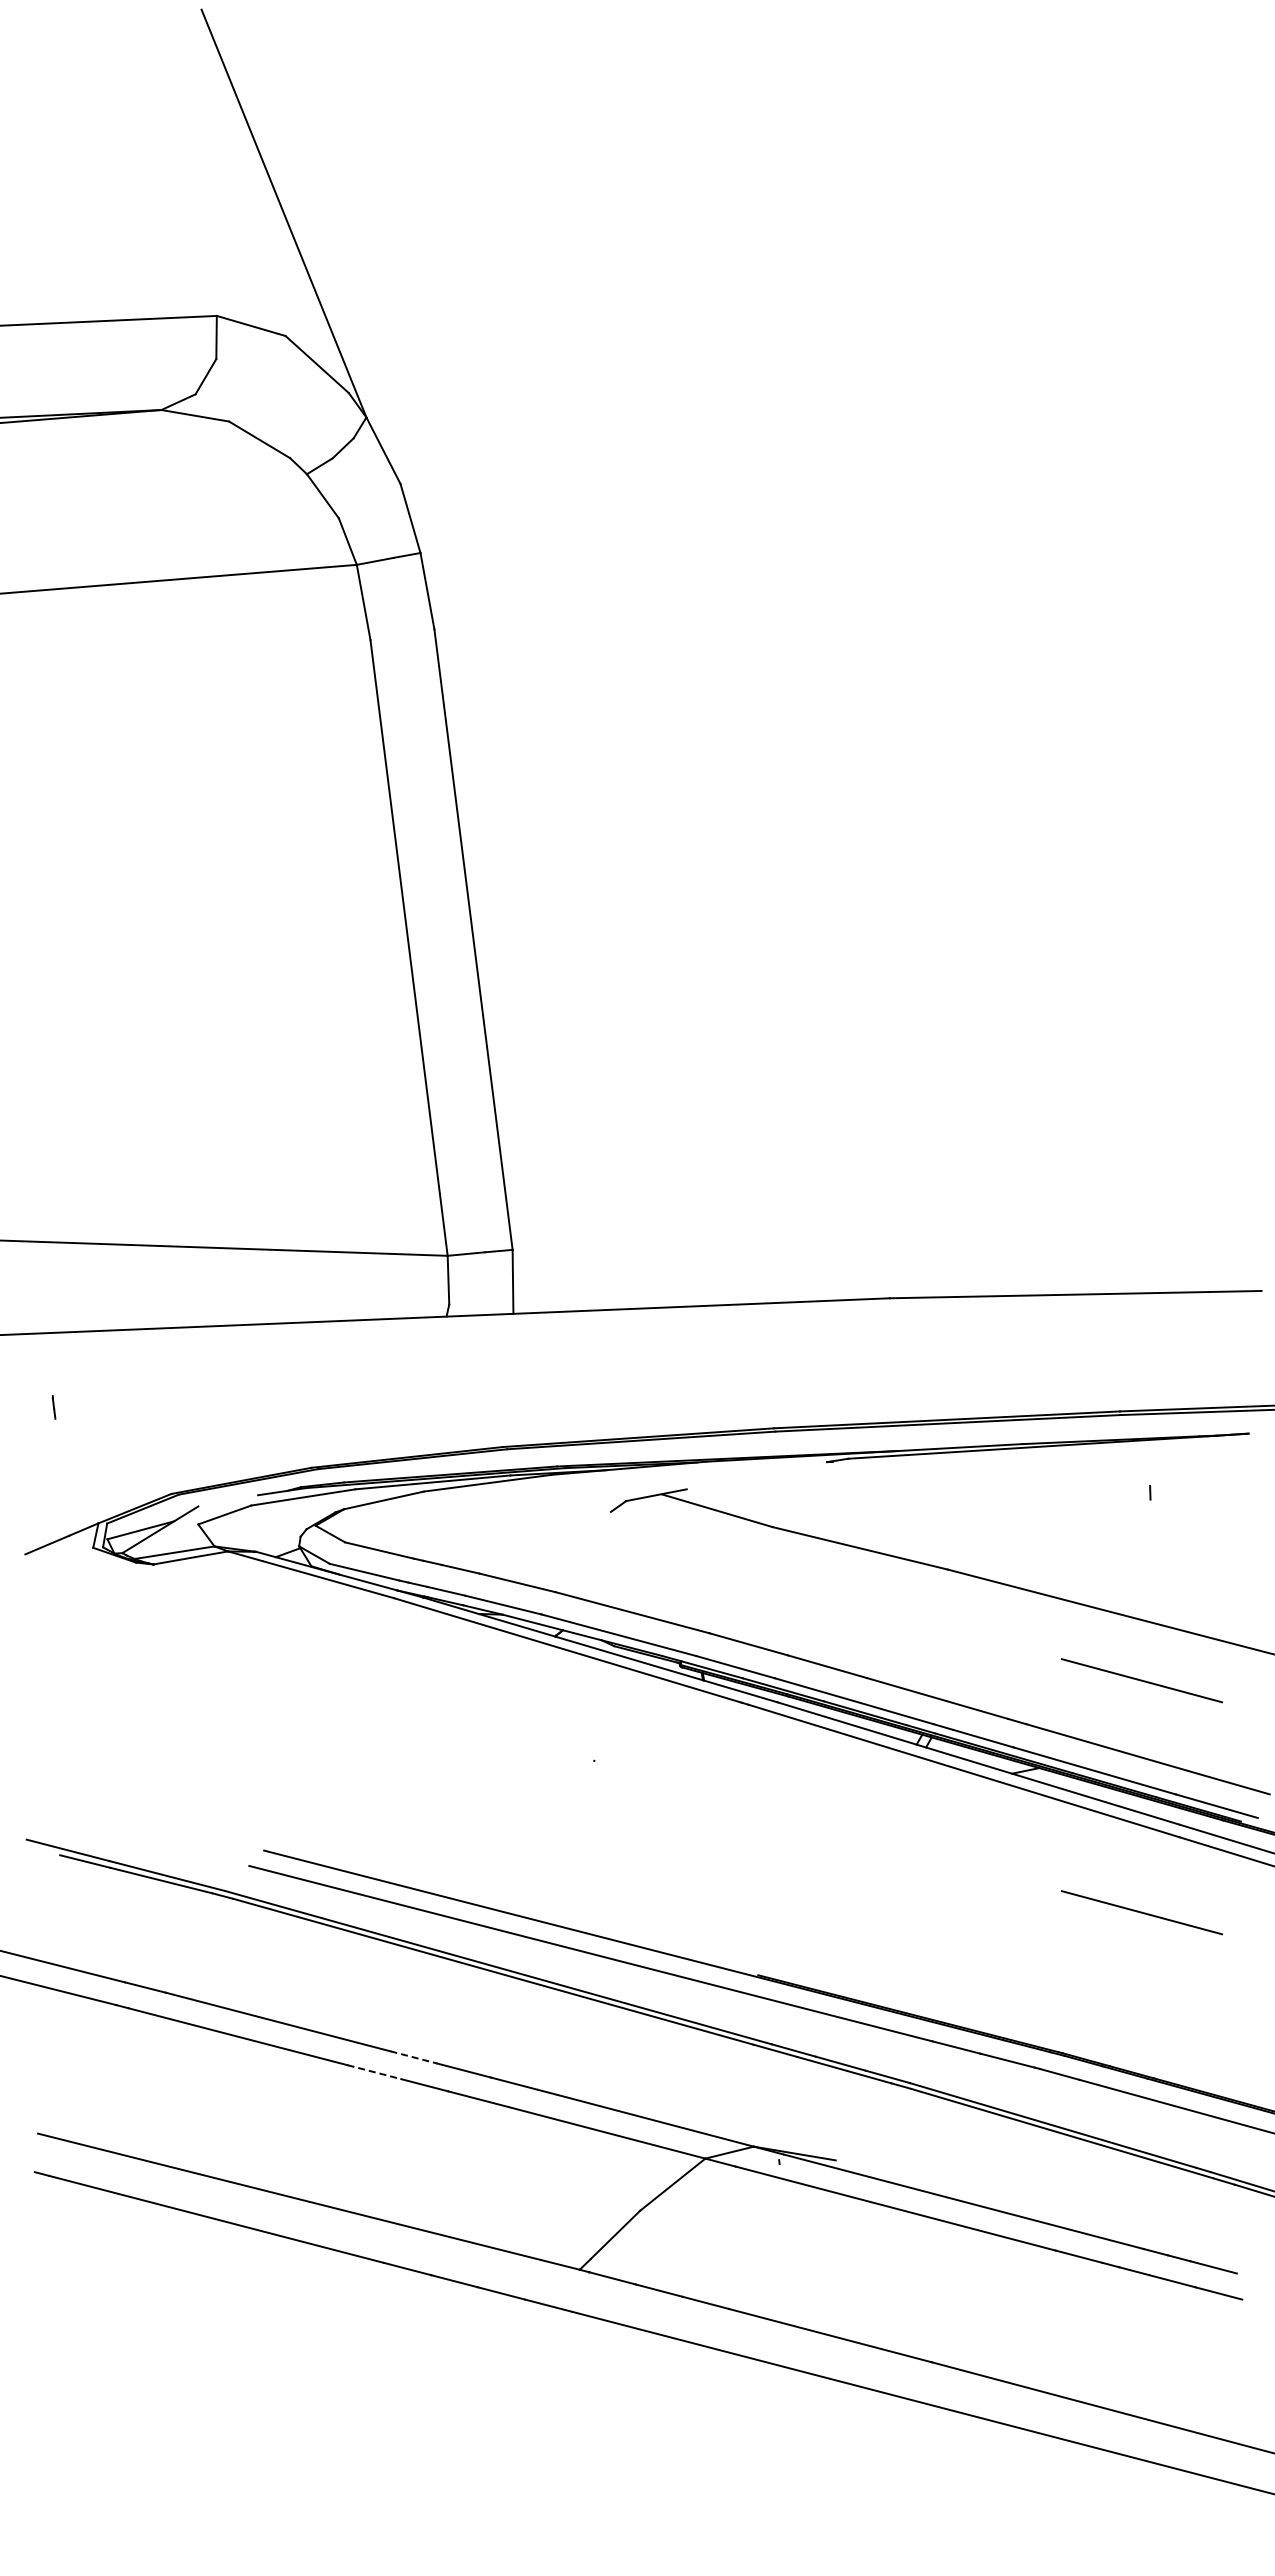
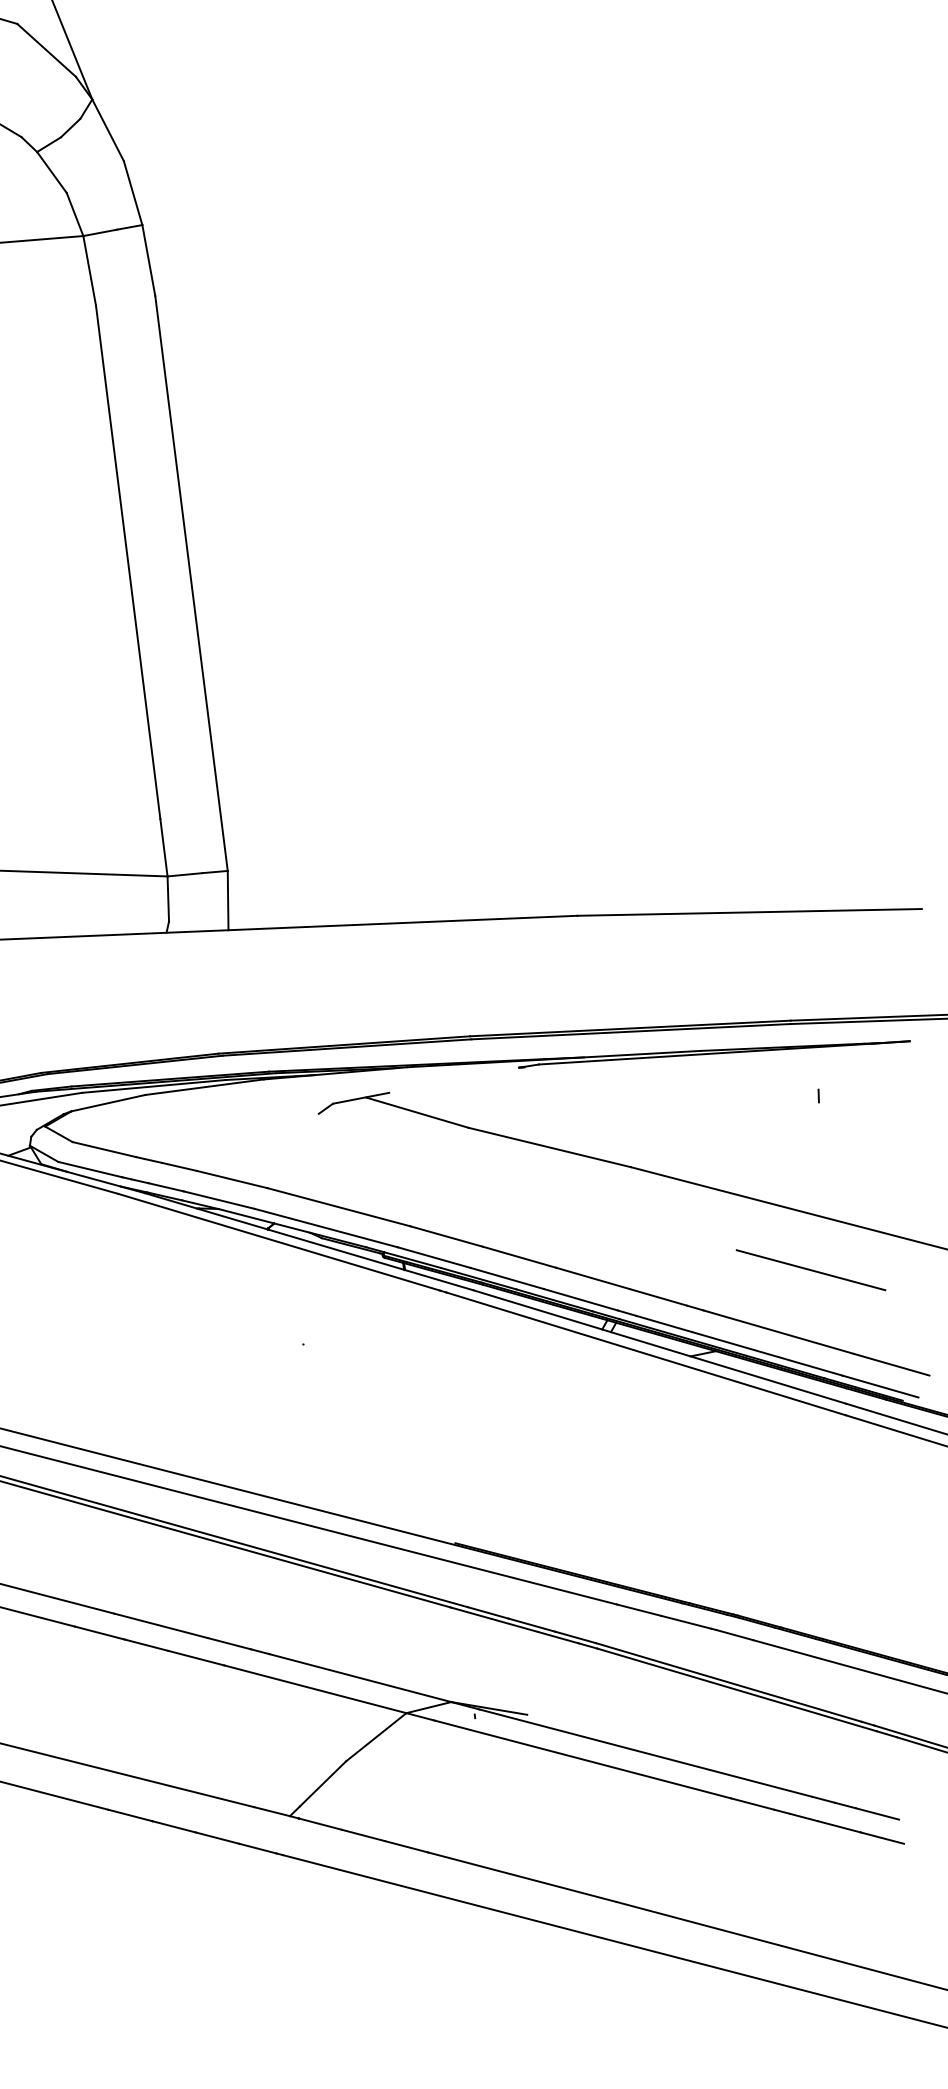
line: (1141, 1912) -> (810, 1485), removed
line: (414, 2057) -> (136, 1619), dashed -> solid
line: (374, 2072) -> (99, 1633), dashed -> solid

